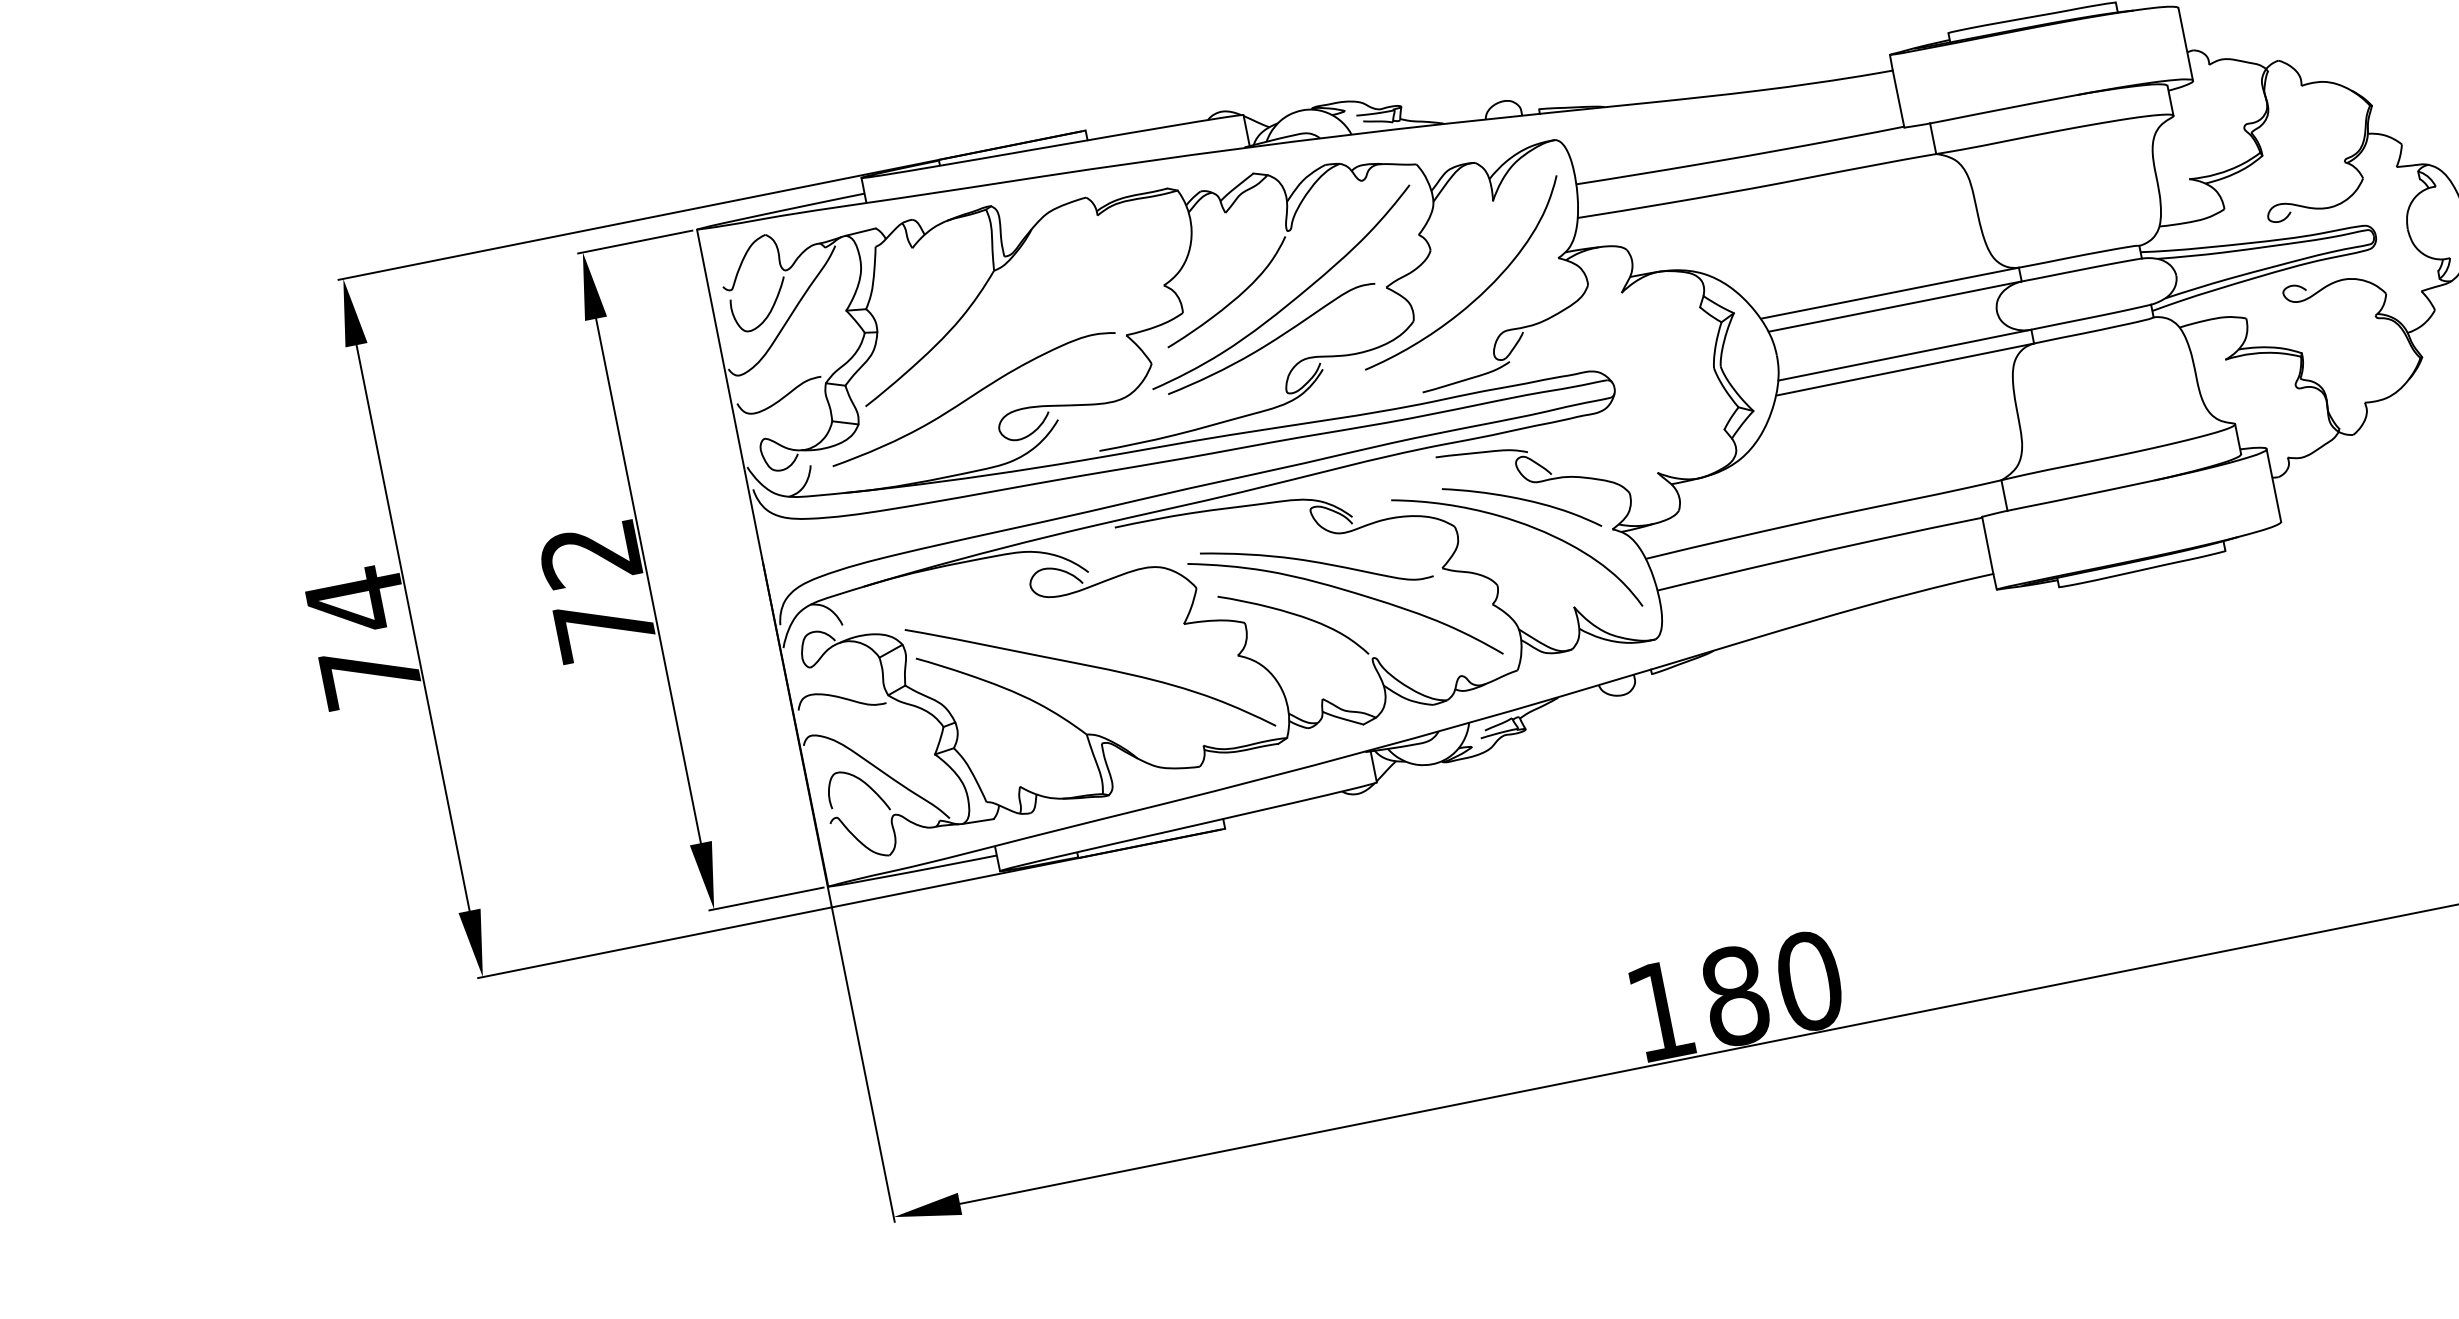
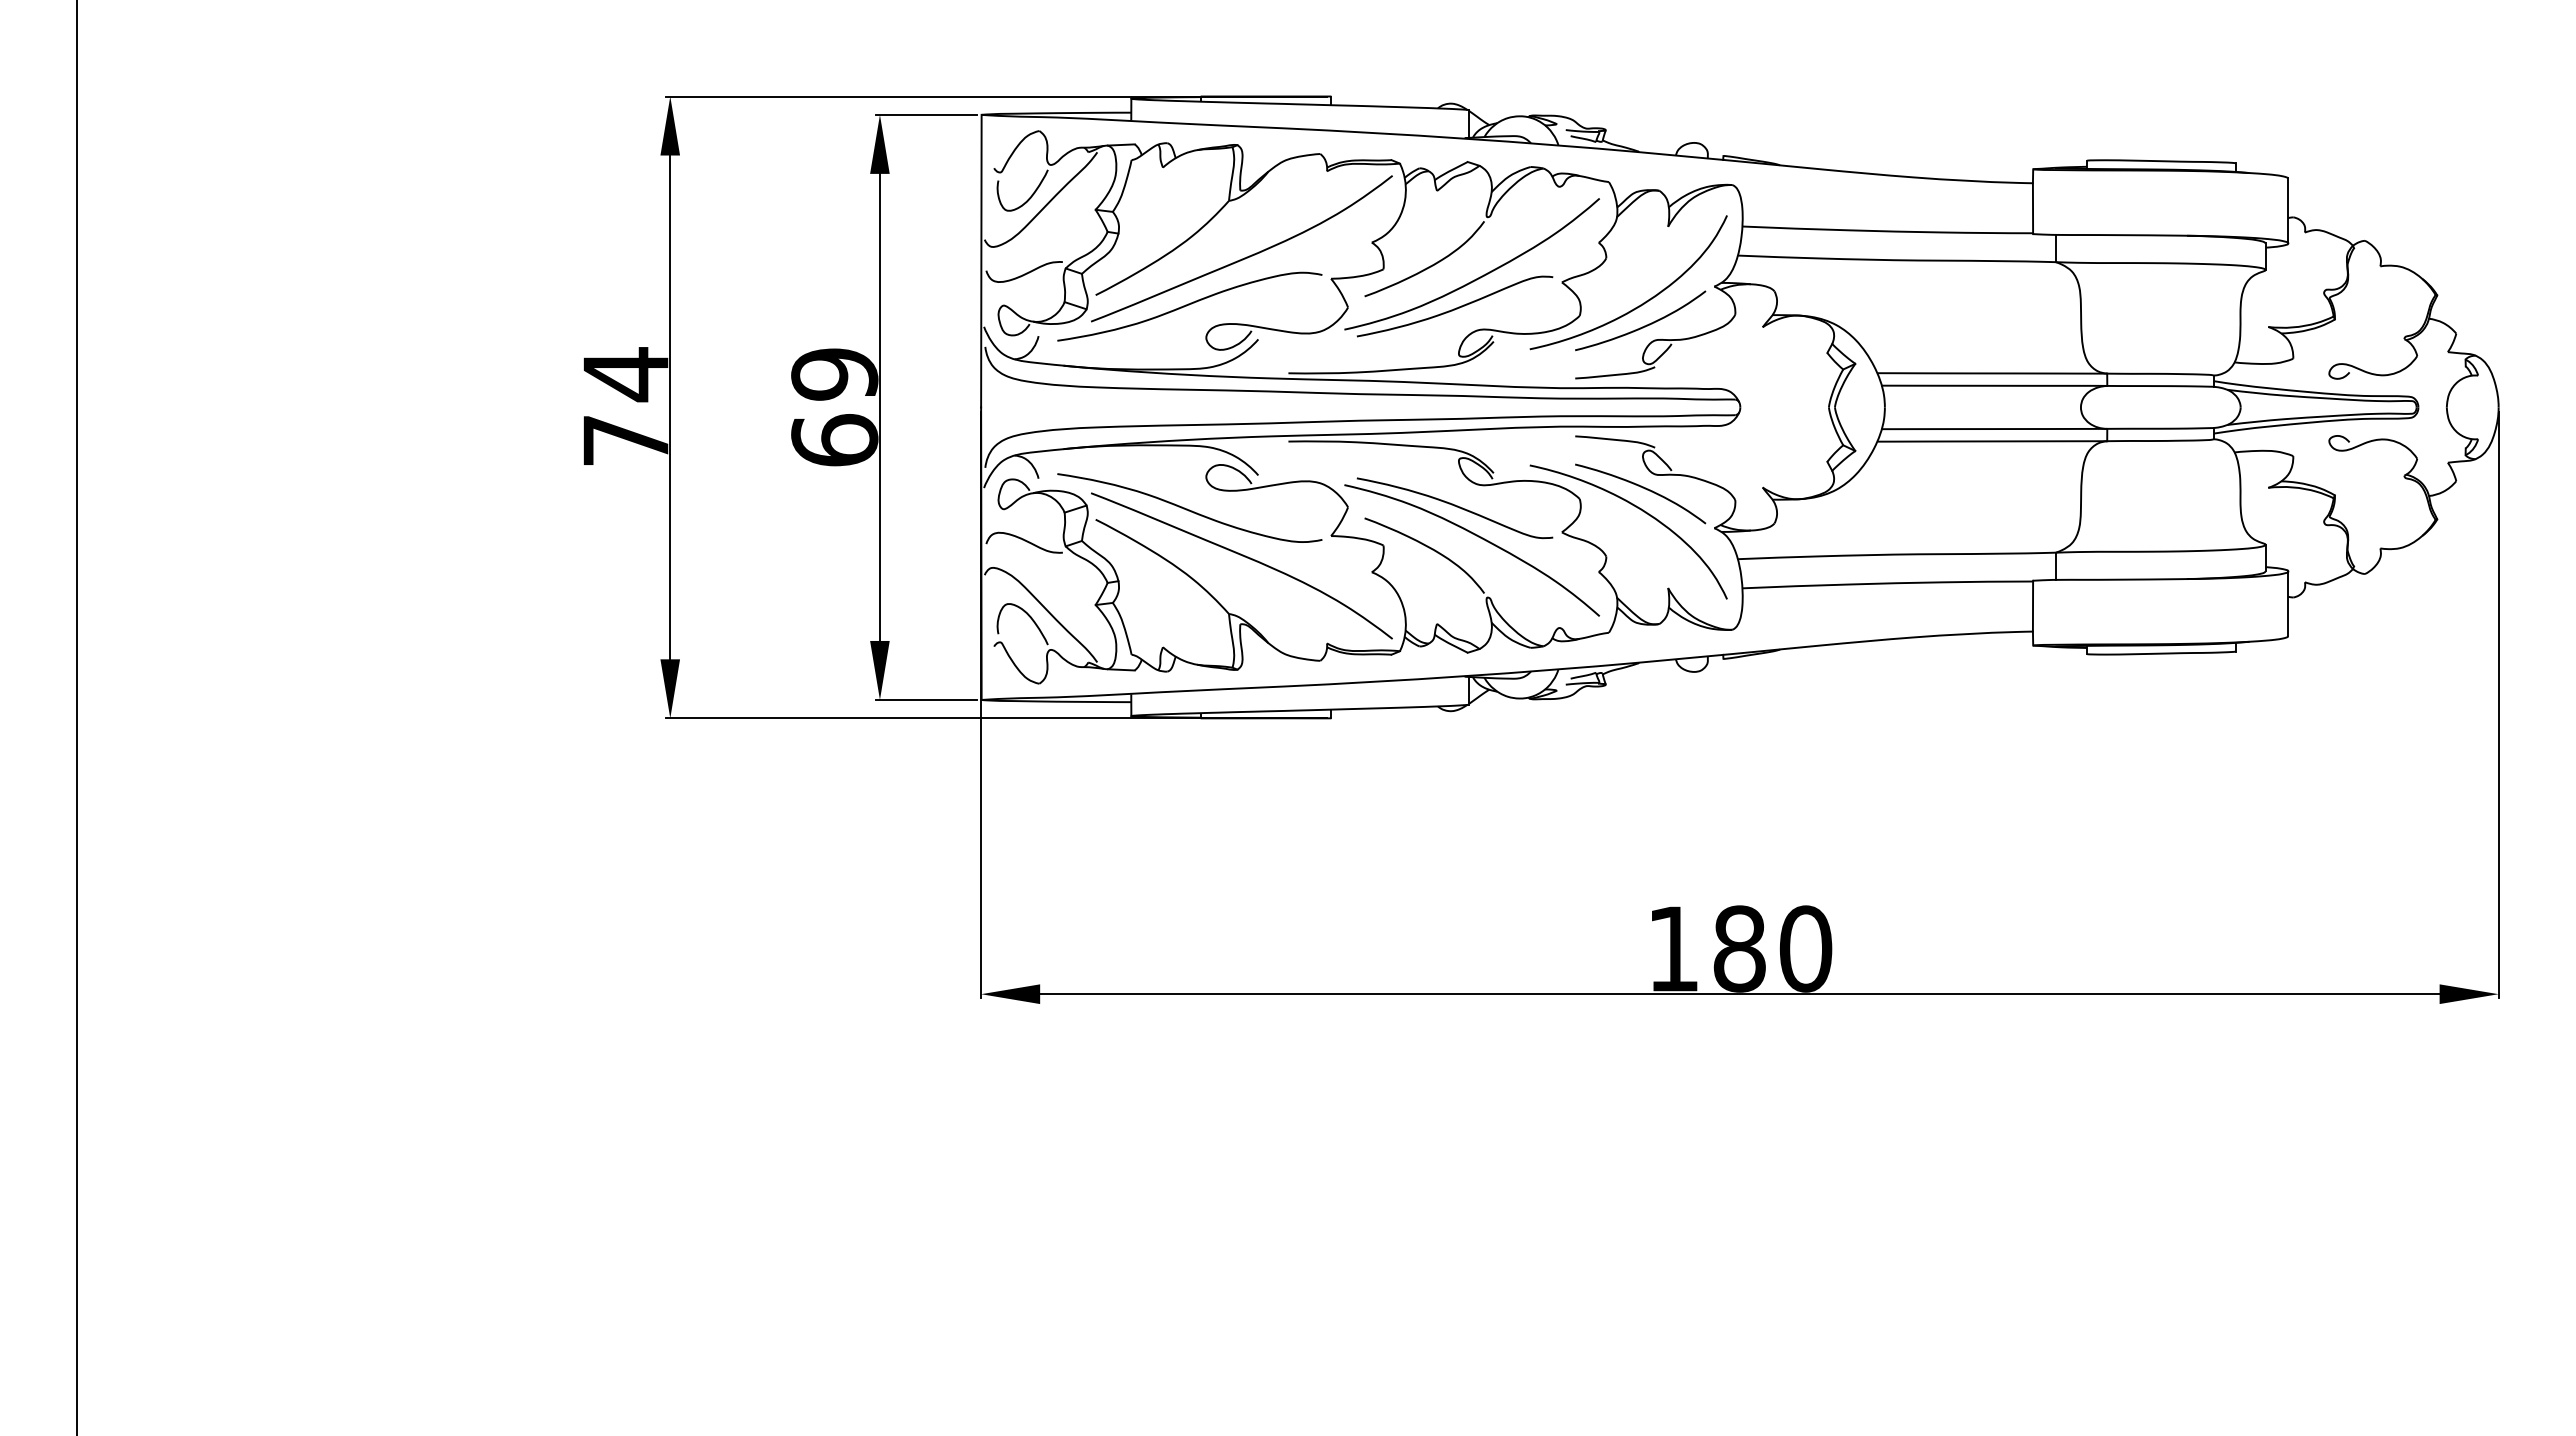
curve: (1486, 319) -> (1642, 326), added
curve: (1026, 329) -> (1246, 256), added
text: (597, 591) -> (834, 407), 72 -> 69
curve: (1018, 626) -> (1189, 509), added

